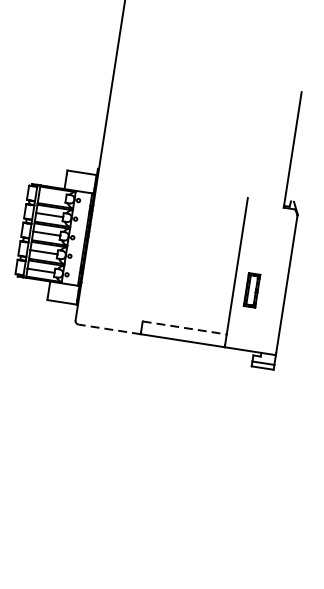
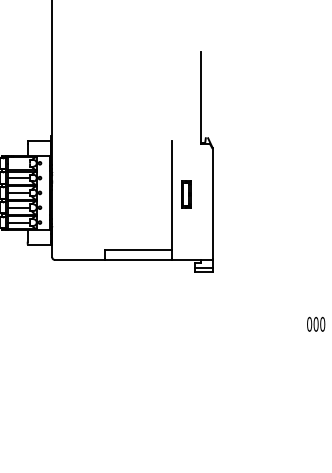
part: (252, 290) -> (186, 194), moved
line: (185, 327) -> (138, 249), dashed -> solid
line: (109, 328) -> (79, 259), dashed -> solid

